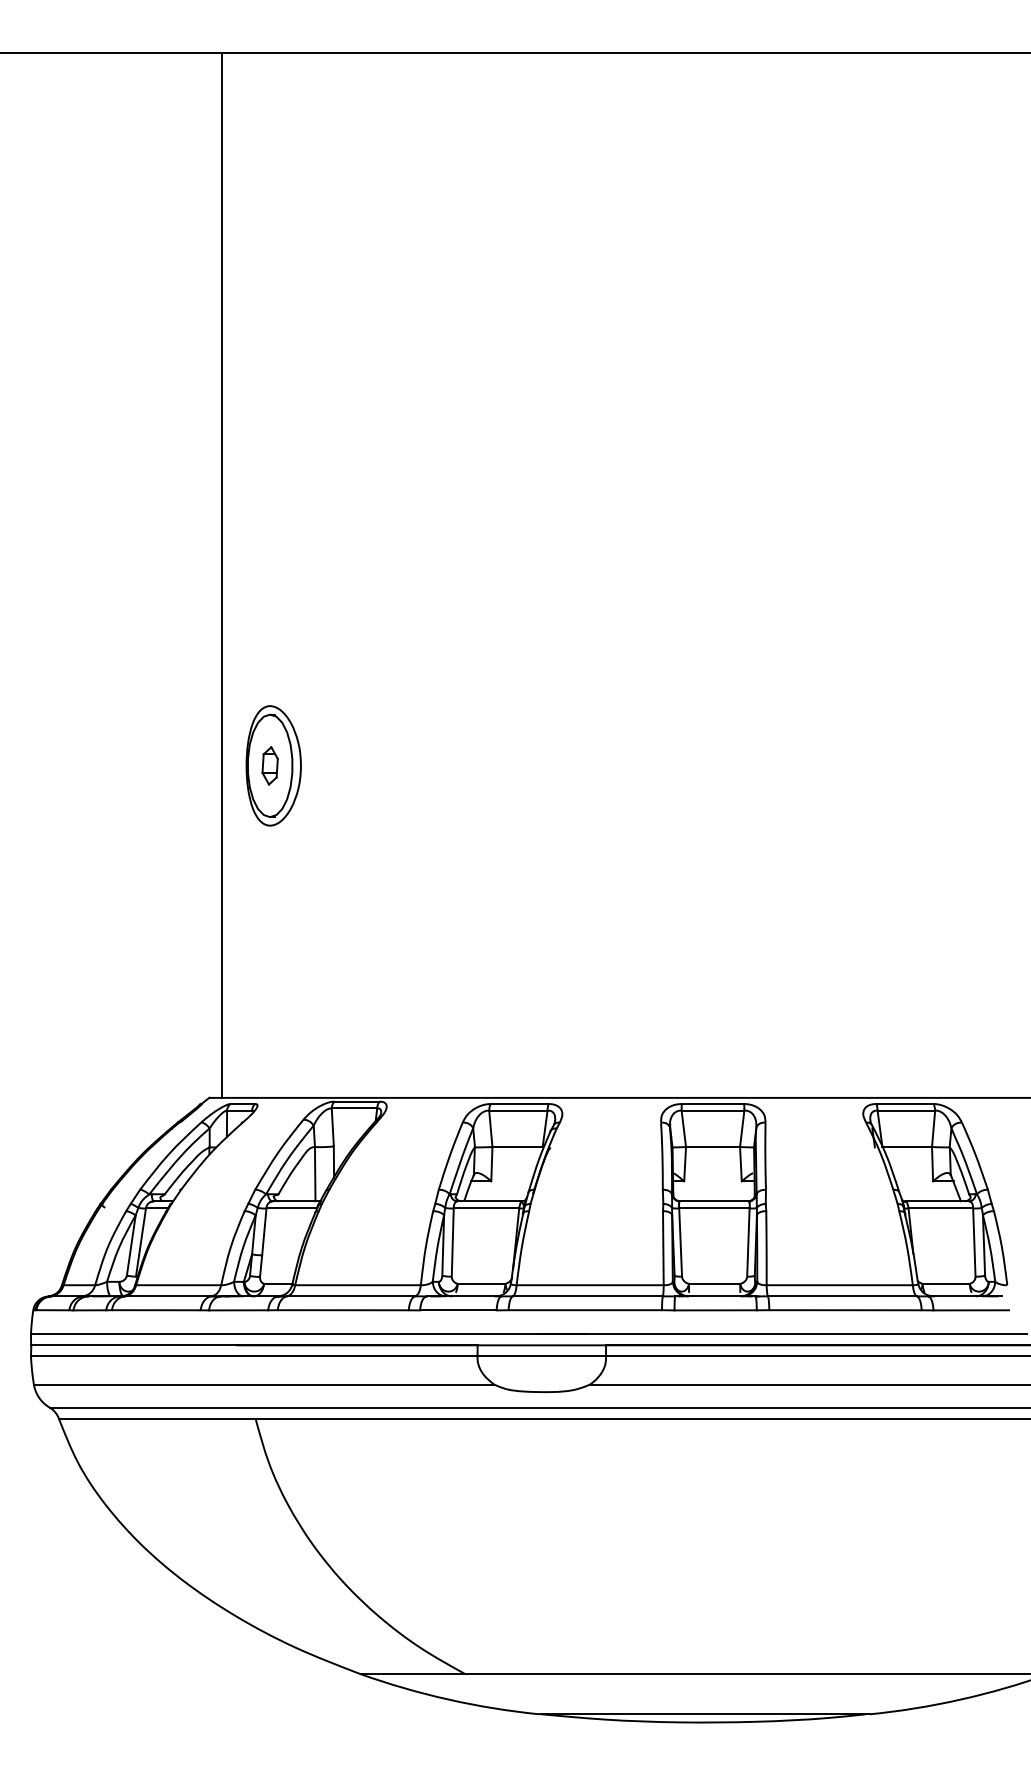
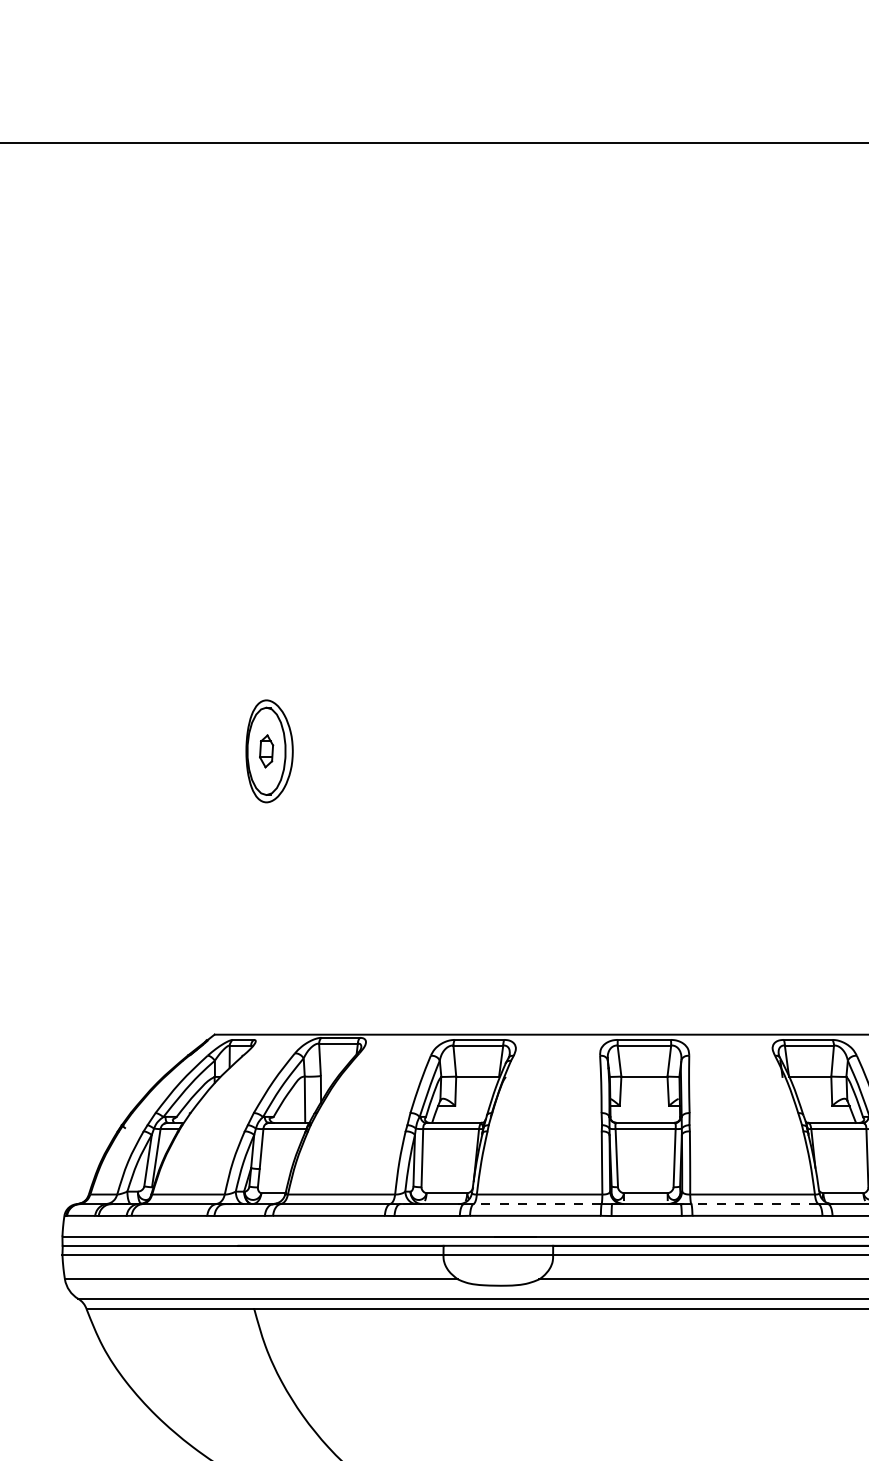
line: (221, 575) -> (225, 588), removed
line: (587, 1296) -> (537, 1204), solid -> dashed
line: (842, 1296) -> (754, 1204), solid -> dashed

